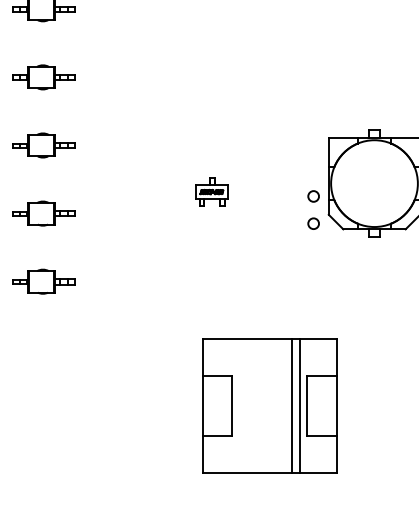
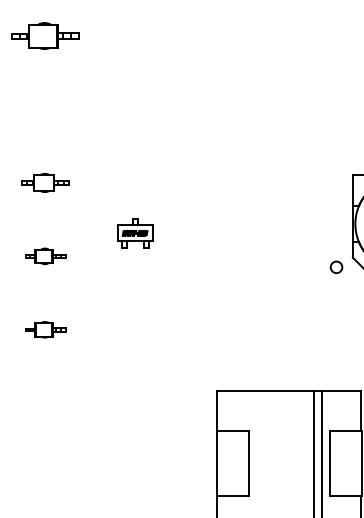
part: (43, 77) -> (45, 109), removed
part: (43, 145) -> (45, 182), size x0.7
part: (211, 191) -> (134, 232), moved
circle: (313, 196) -> (336, 237), removed
part: (43, 213) -> (45, 256), size x0.6
part: (43, 281) -> (45, 329), size x0.6

